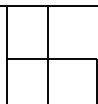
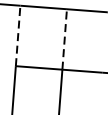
line: (7, 32) -> (18, 35), solid -> dashed
line: (47, 32) -> (64, 39), solid -> dashed

